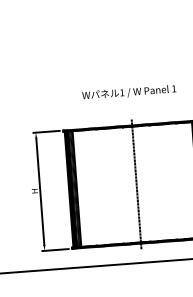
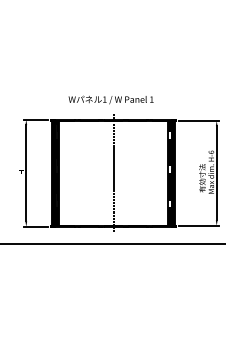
text: (128, 92) -> (110, 99), moved

